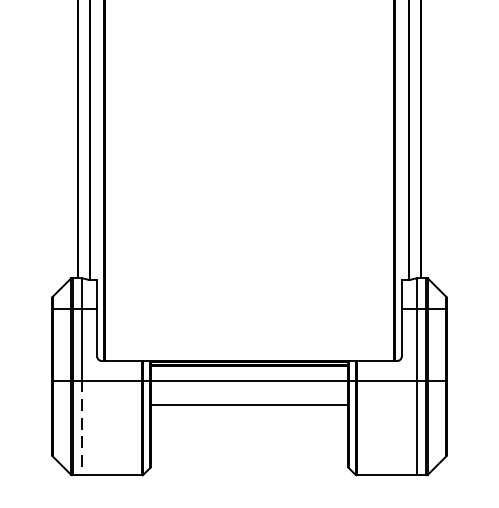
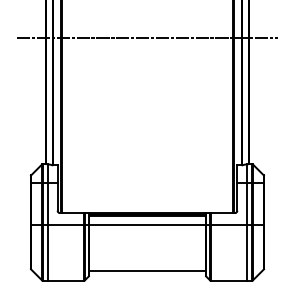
line: (249, 65) -> (147, 38), added
line: (249, 405) -> (147, 271), moved
line: (81, 429) -> (48, 253), dashed -> solid

